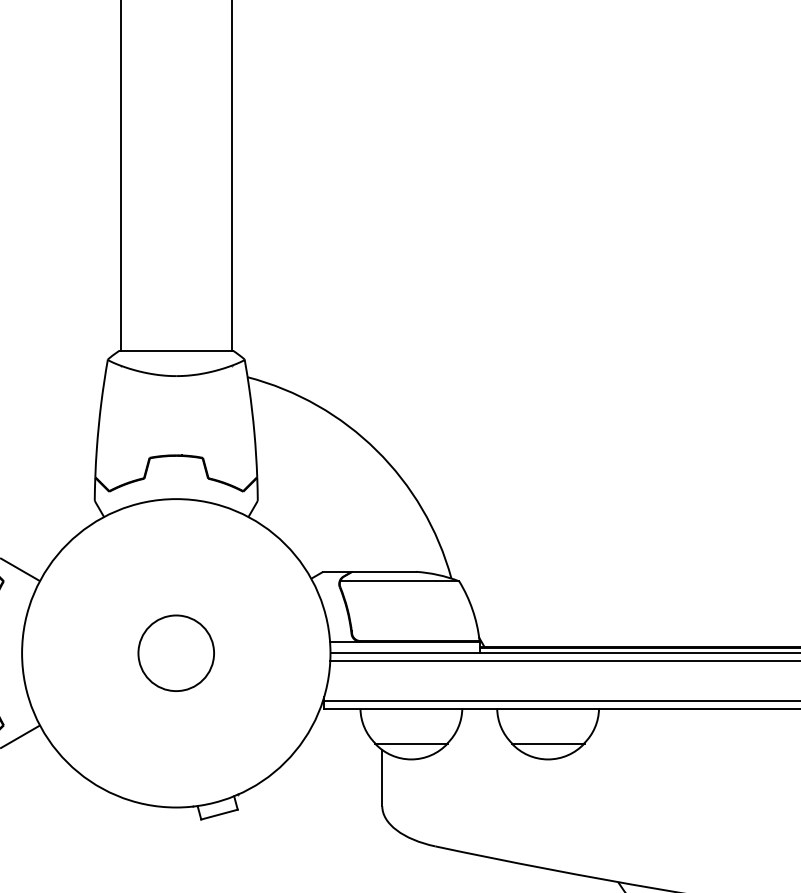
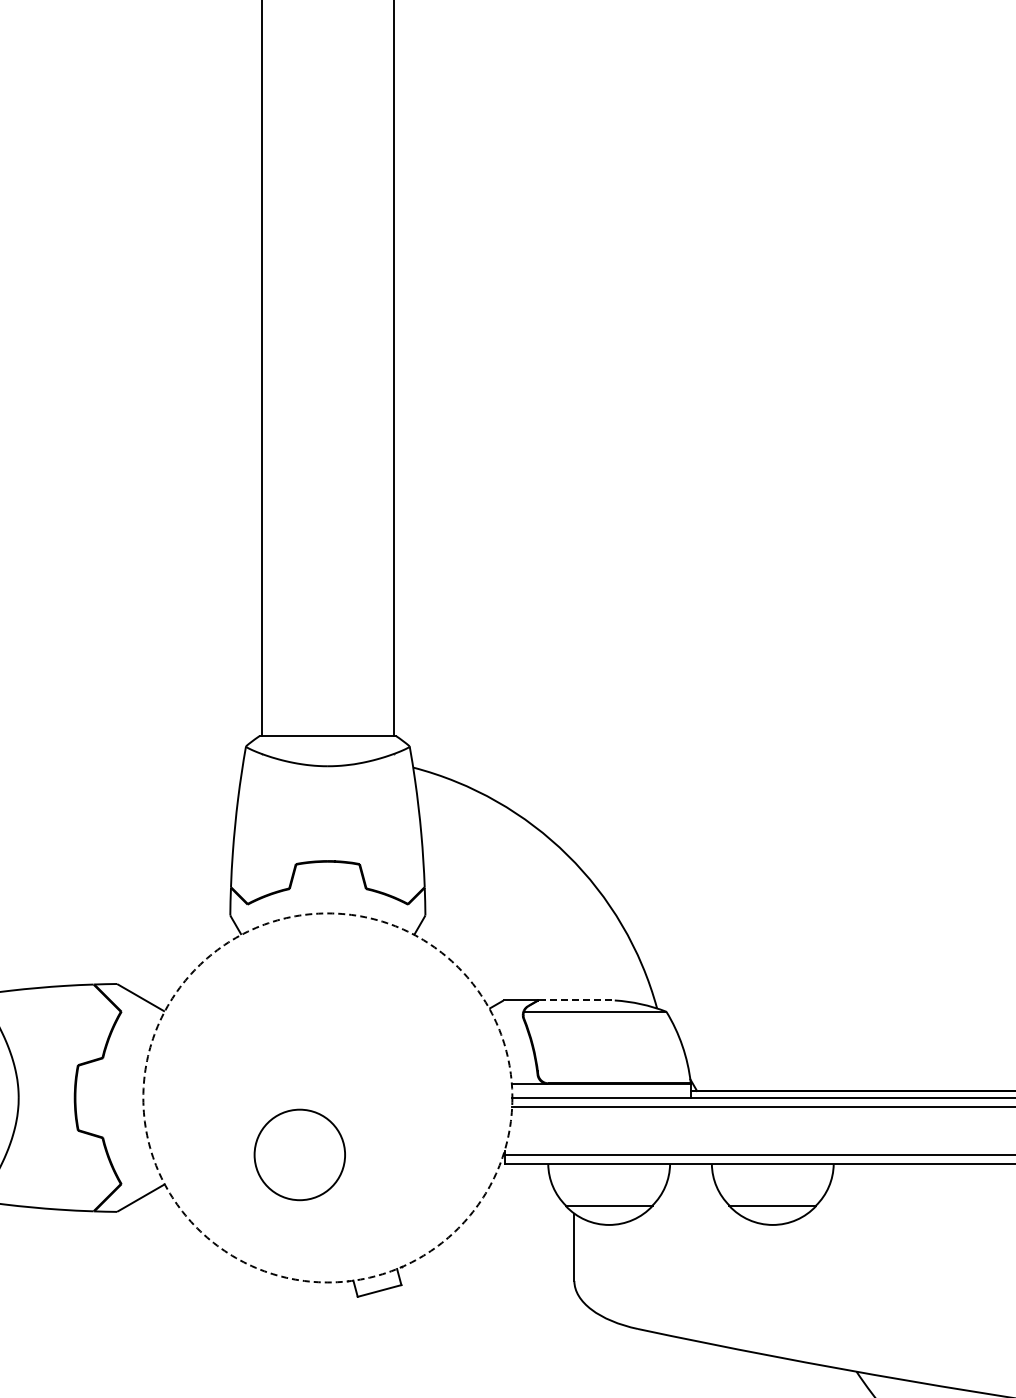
line: (384, 571) -> (577, 1000), solid -> dashed
circle: (175, 652) -> (299, 1154), moved
circle: (175, 652) -> (327, 1097), solid -> dashed

